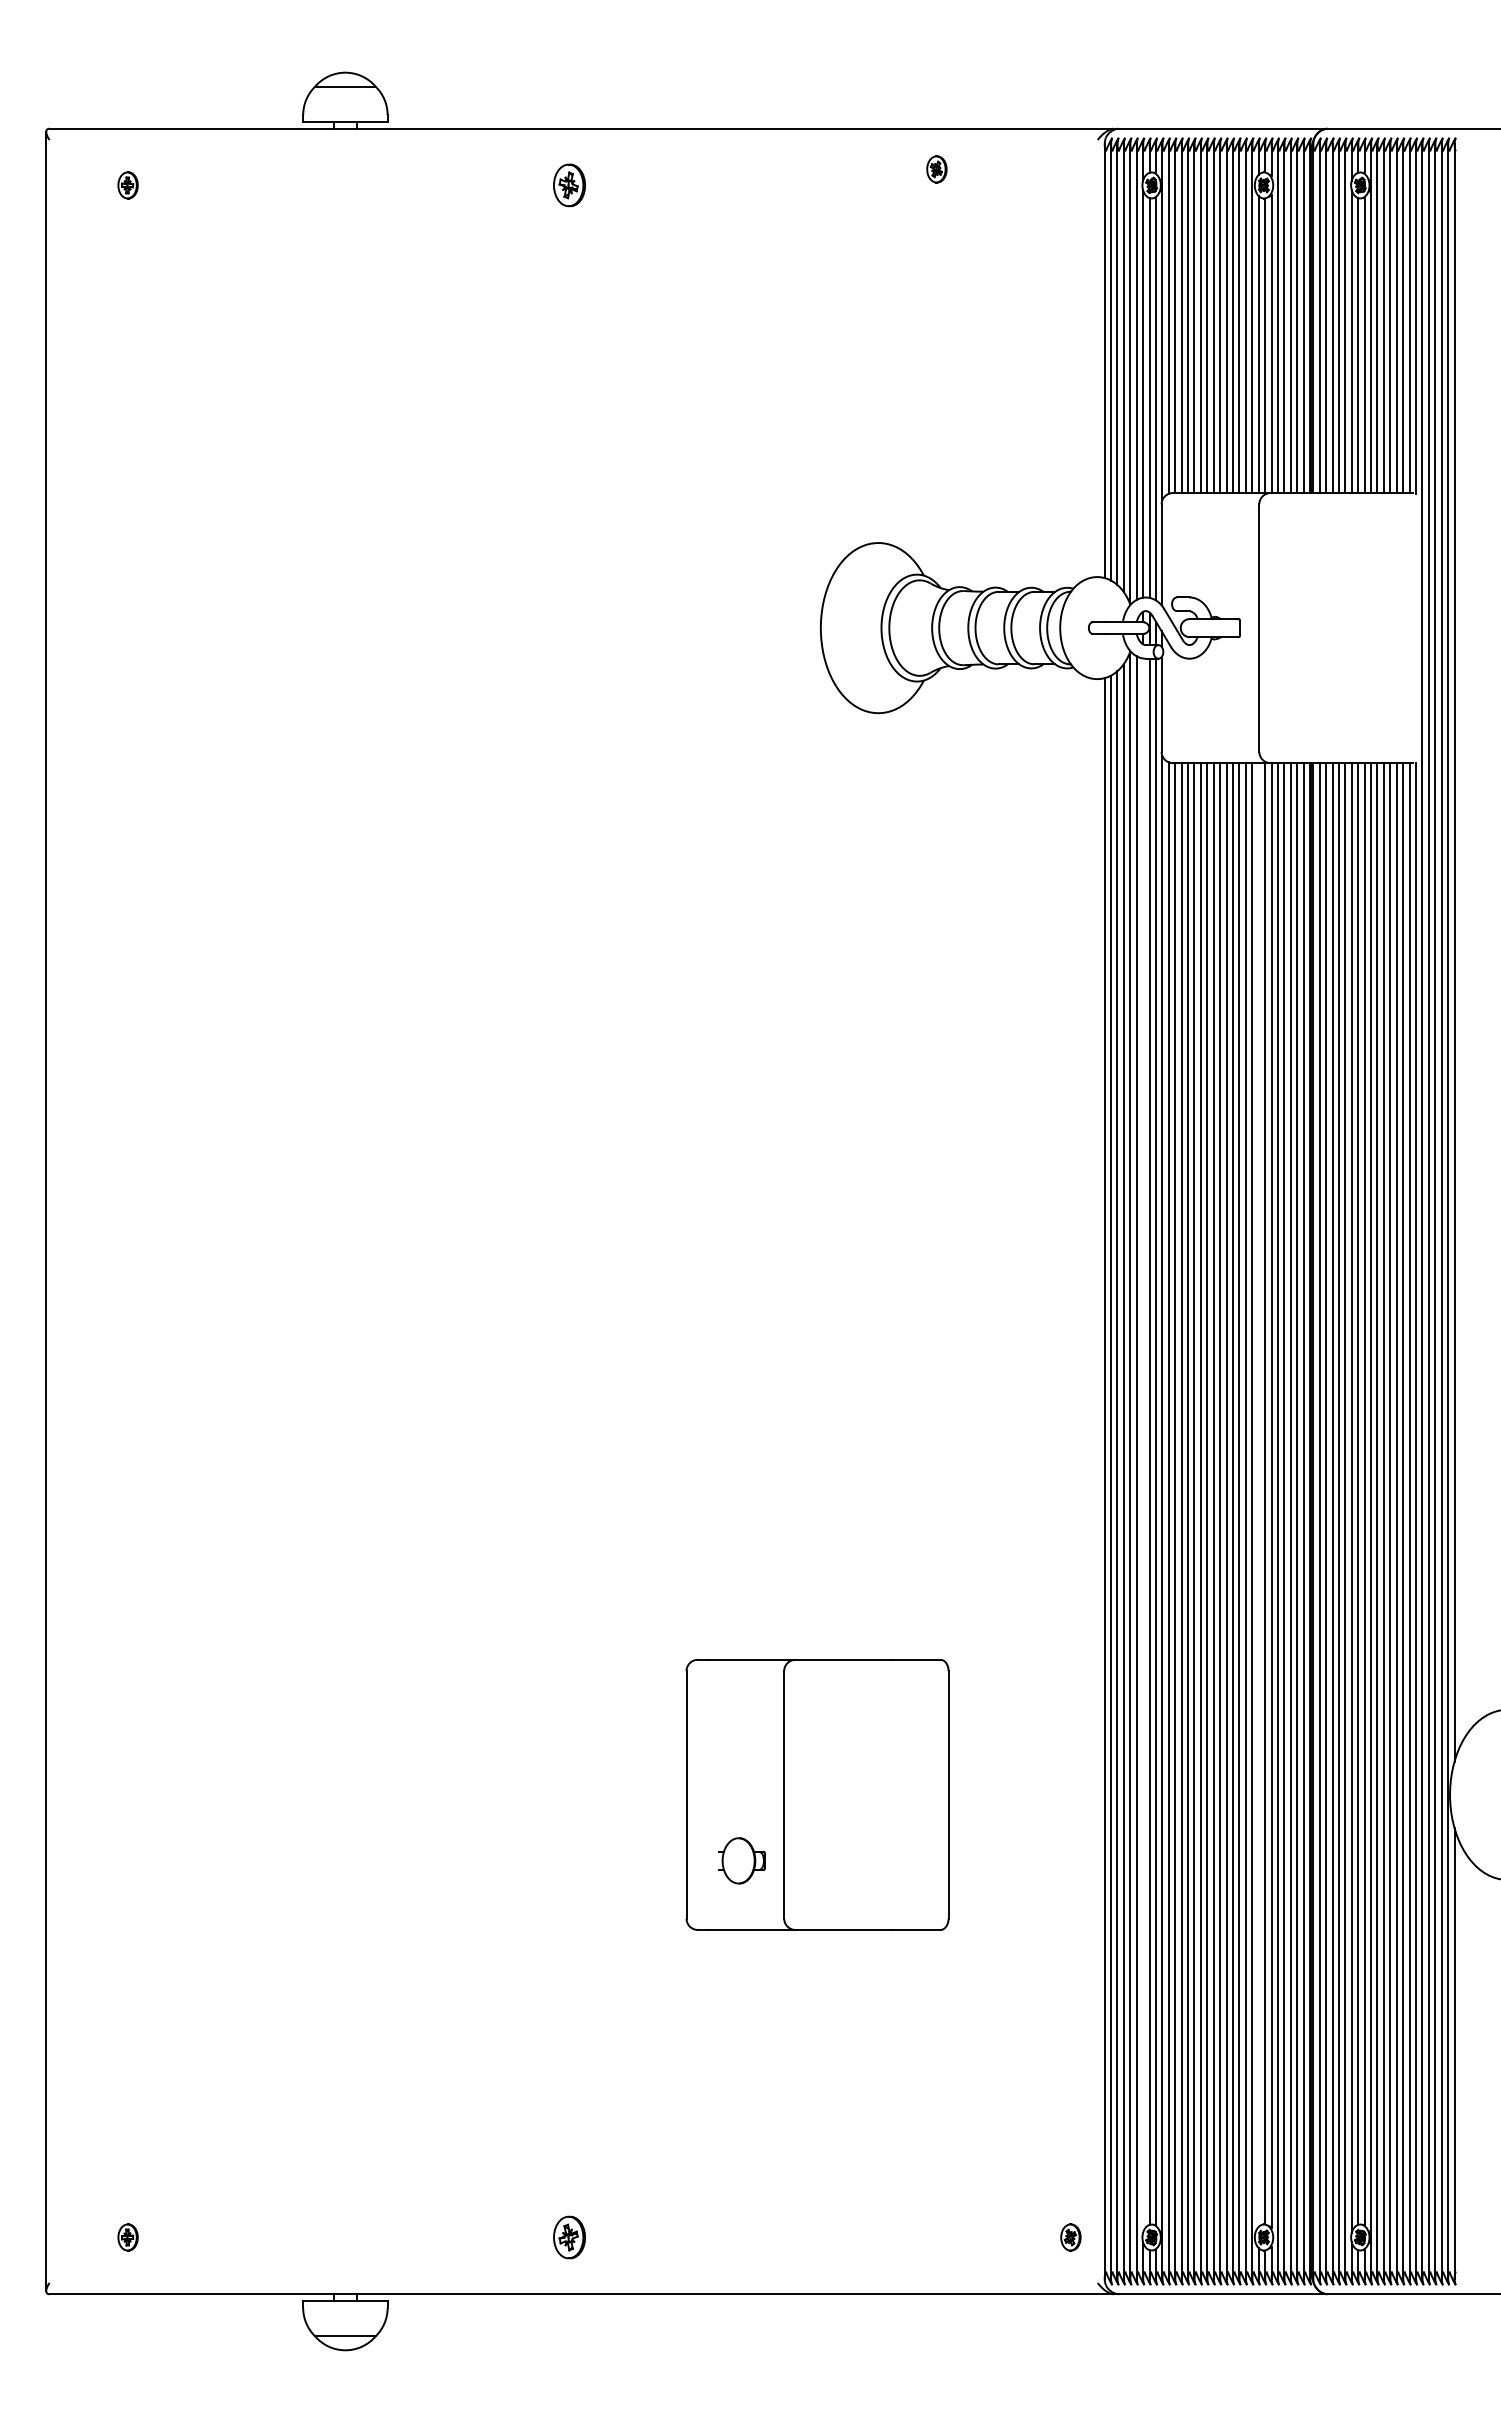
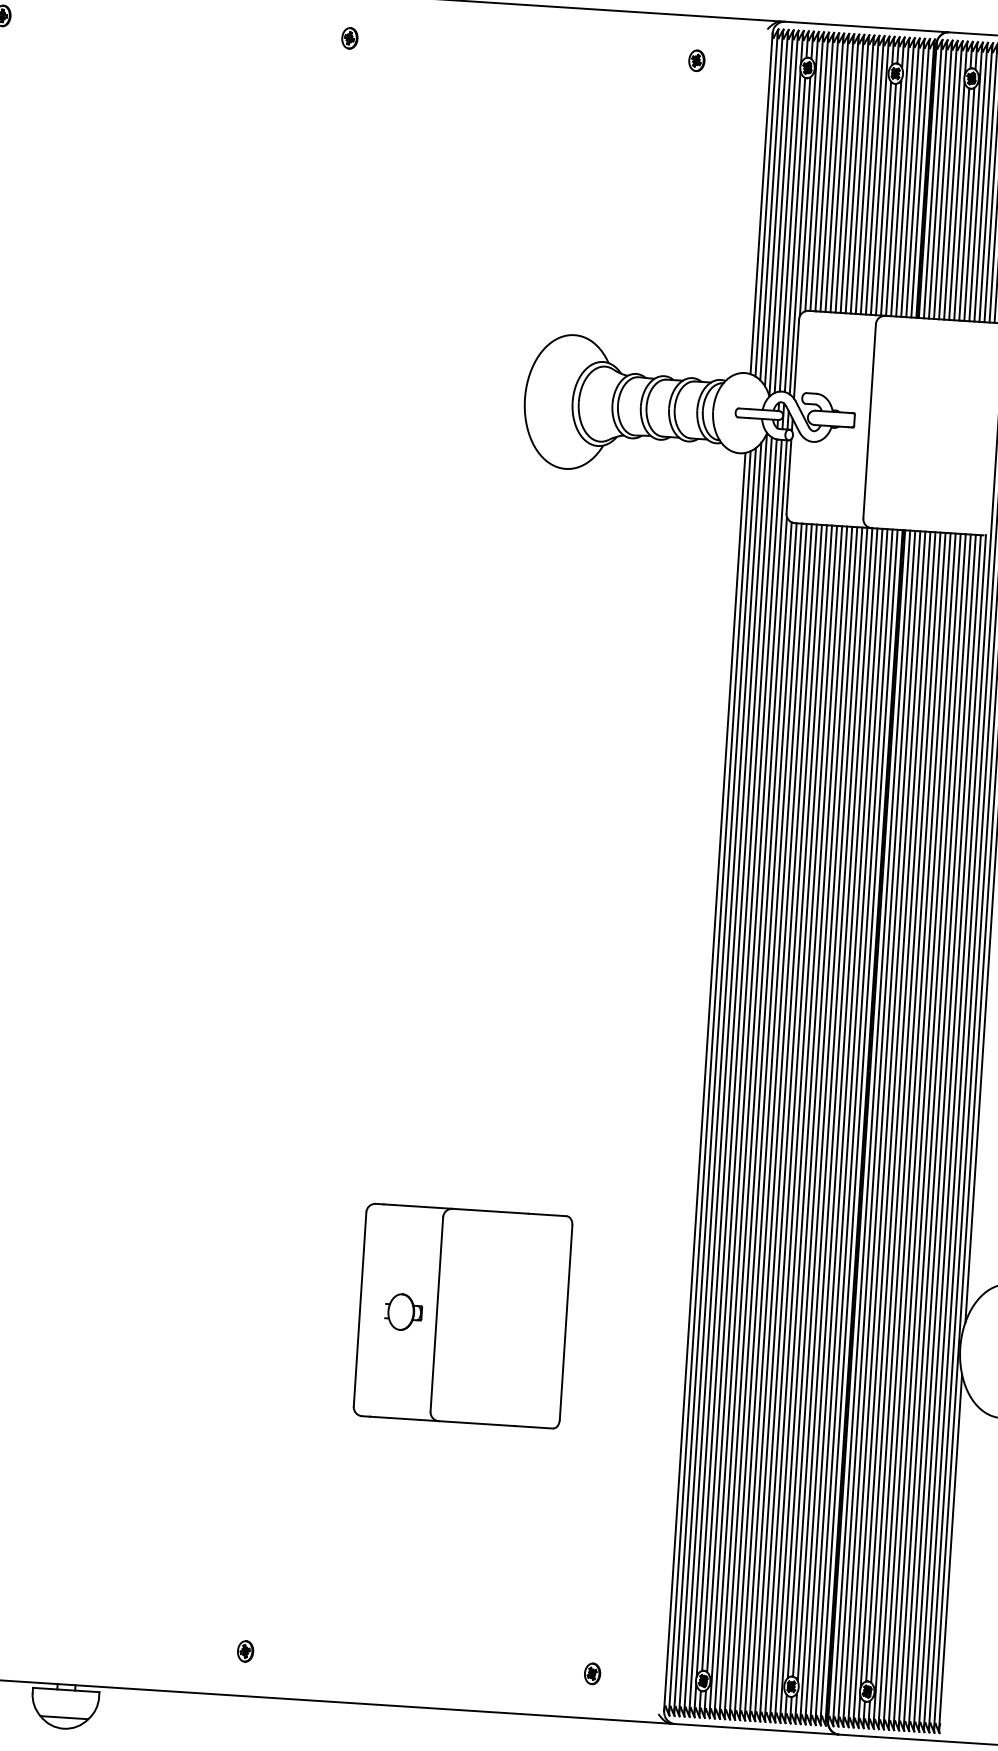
part: (936, 169) -> (696, 60), moved
part: (569, 185) -> (349, 38), size x0.62
line: (1143, 1445) -> (737, 1058), added
line: (1258, 1494) -> (824, 1102), added
part: (741, 1860) -> (403, 1311), moved
part: (569, 2237) -> (245, 1651), size x0.62
part: (1070, 2237) -> (592, 1673), moved

